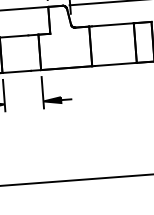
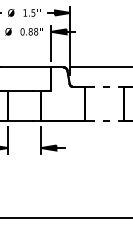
line: (113, 24) -> (106, 86), solid -> dashed
line: (117, 64) -> (106, 121), solid -> dashed

